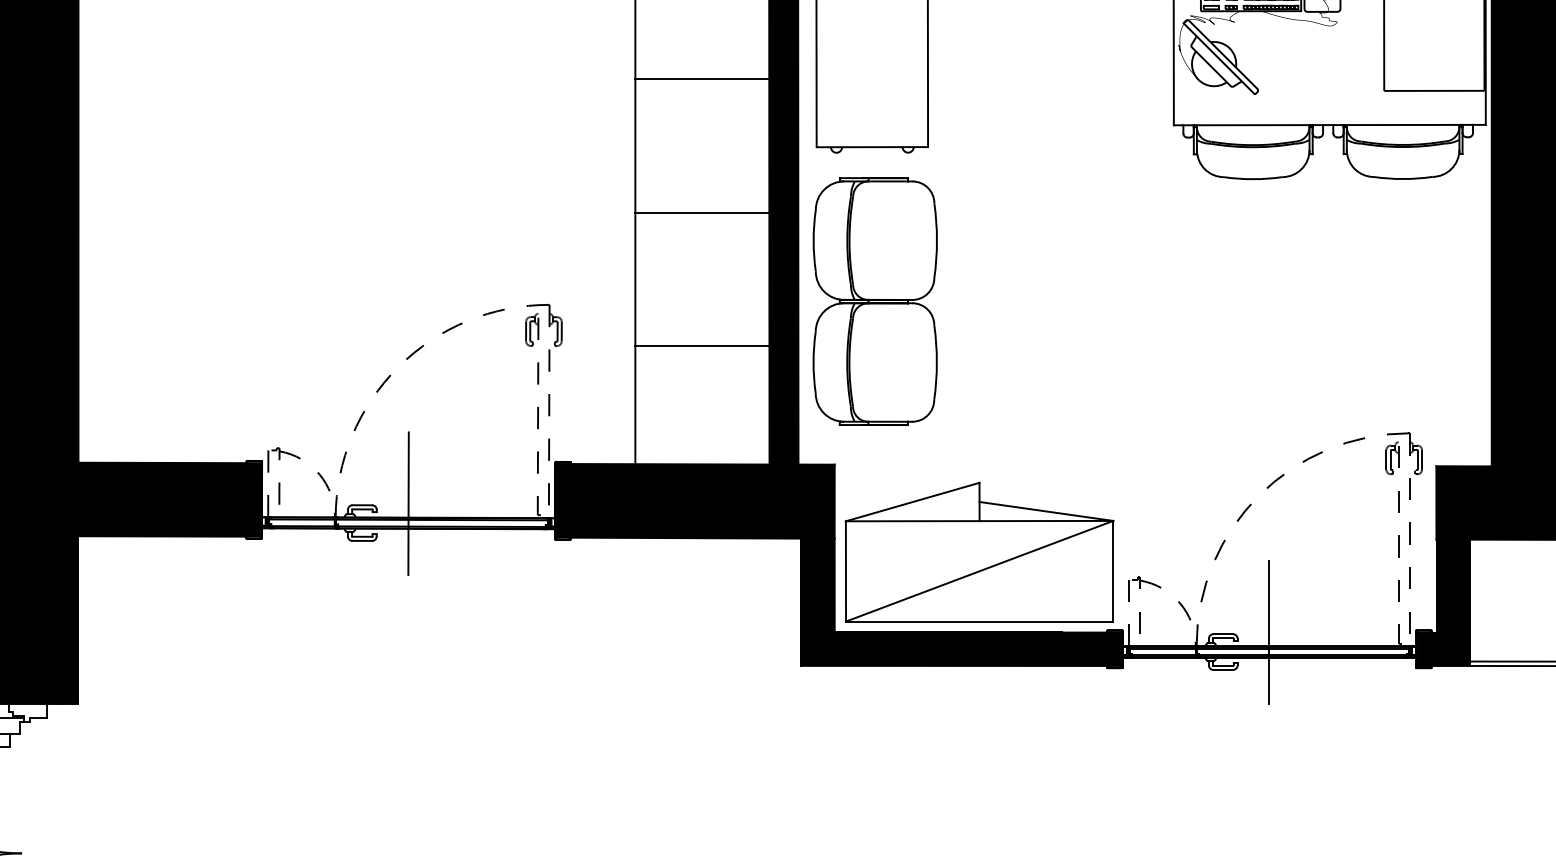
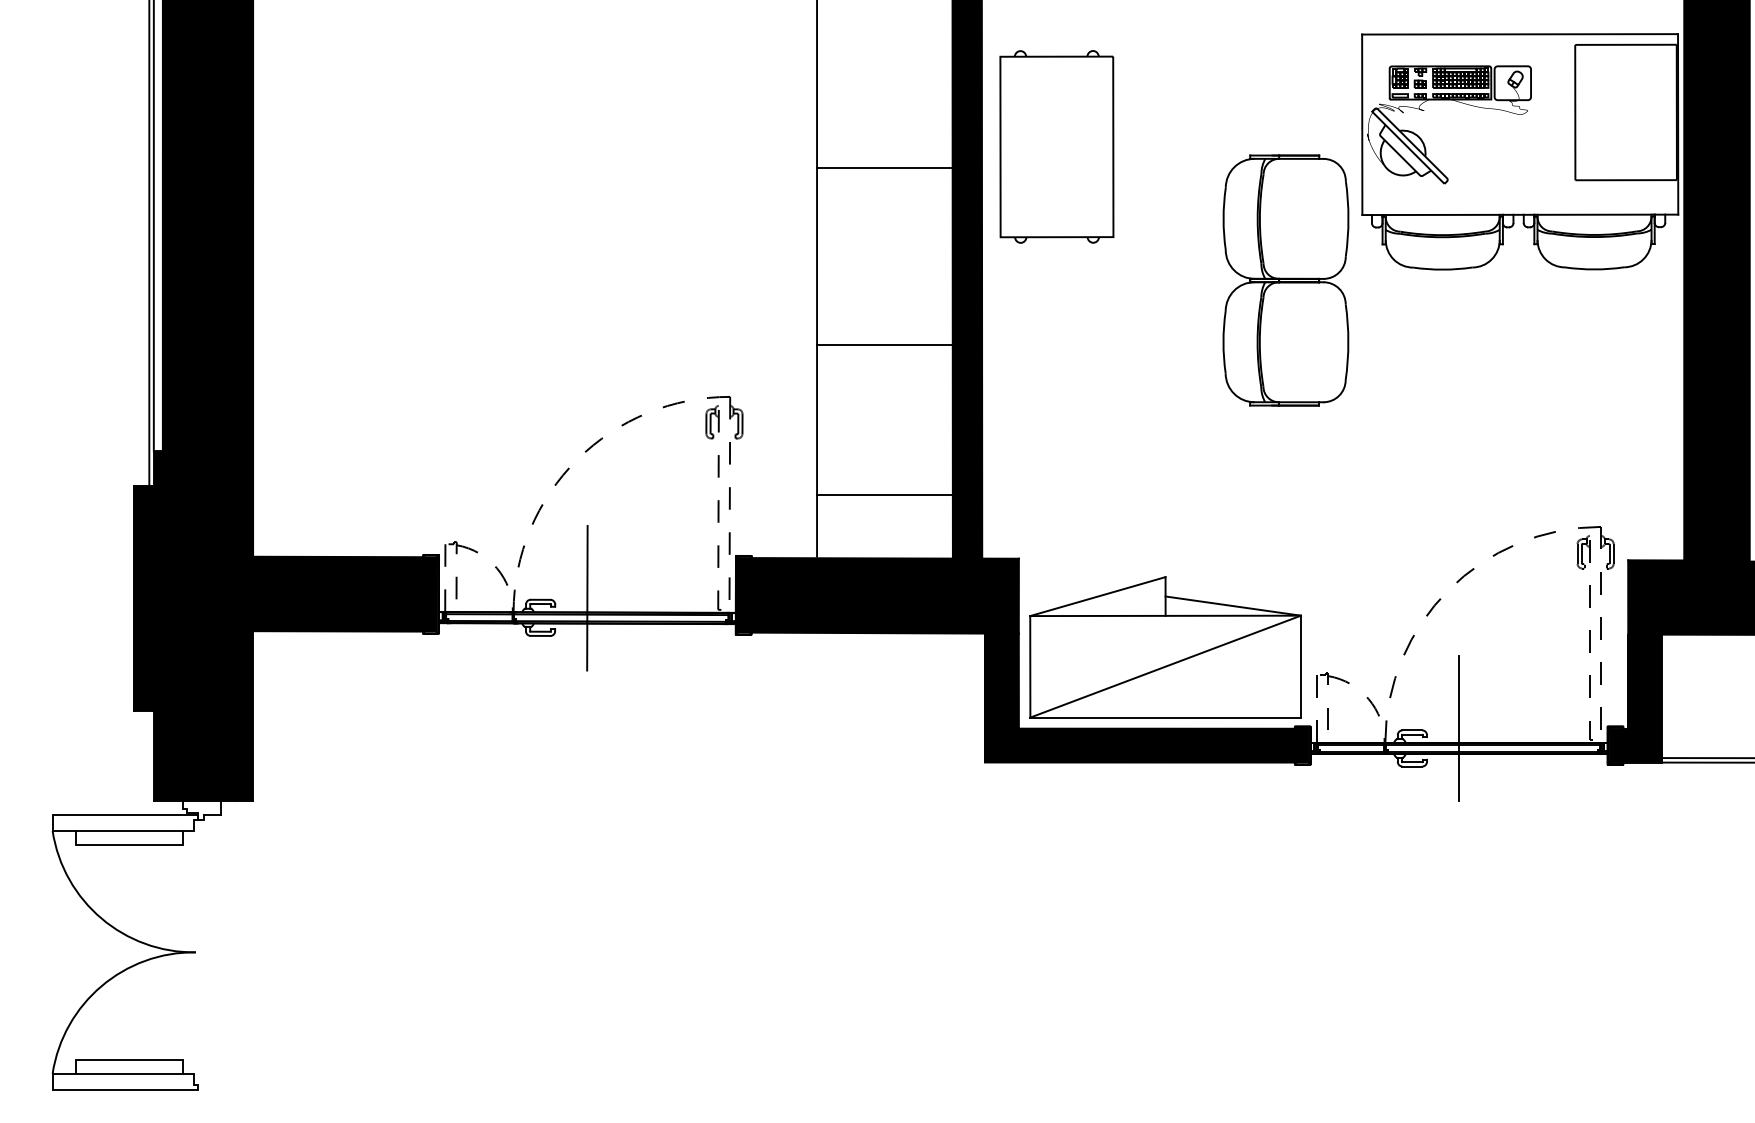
line: (701, 212) -> (884, 344), moved
part: (874, 301) -> (1285, 280), moved
line: (701, 345) -> (884, 494), moved

